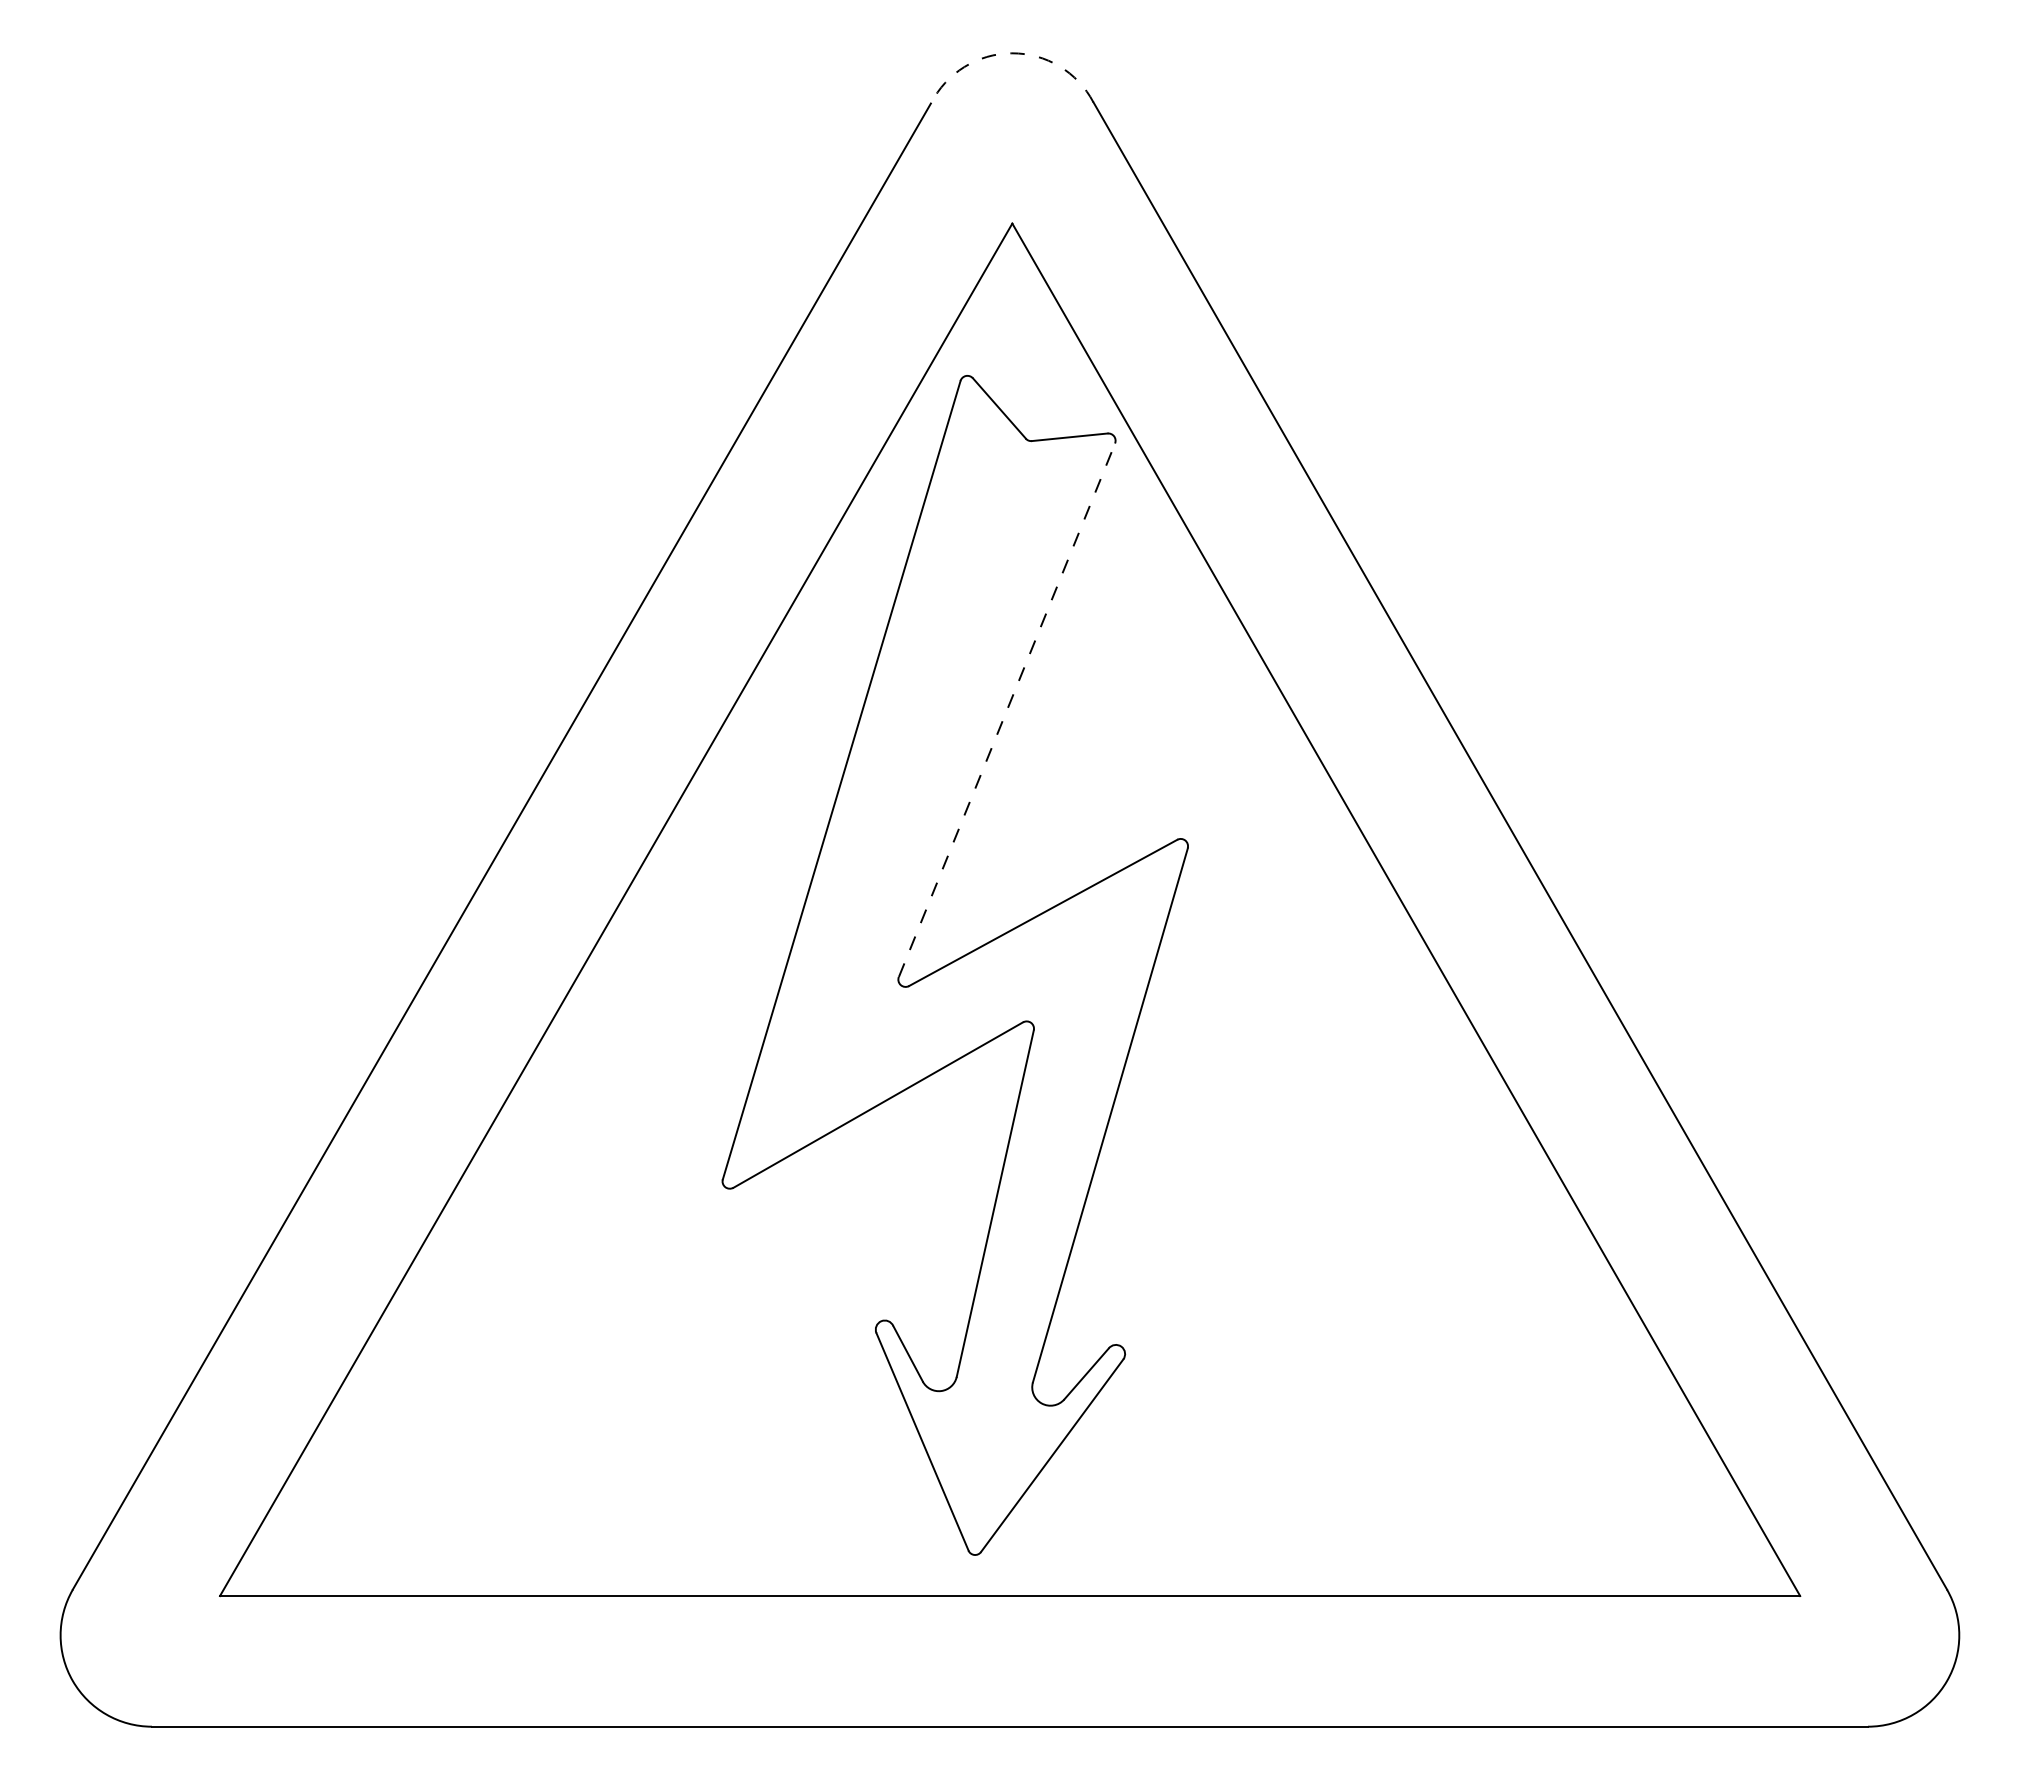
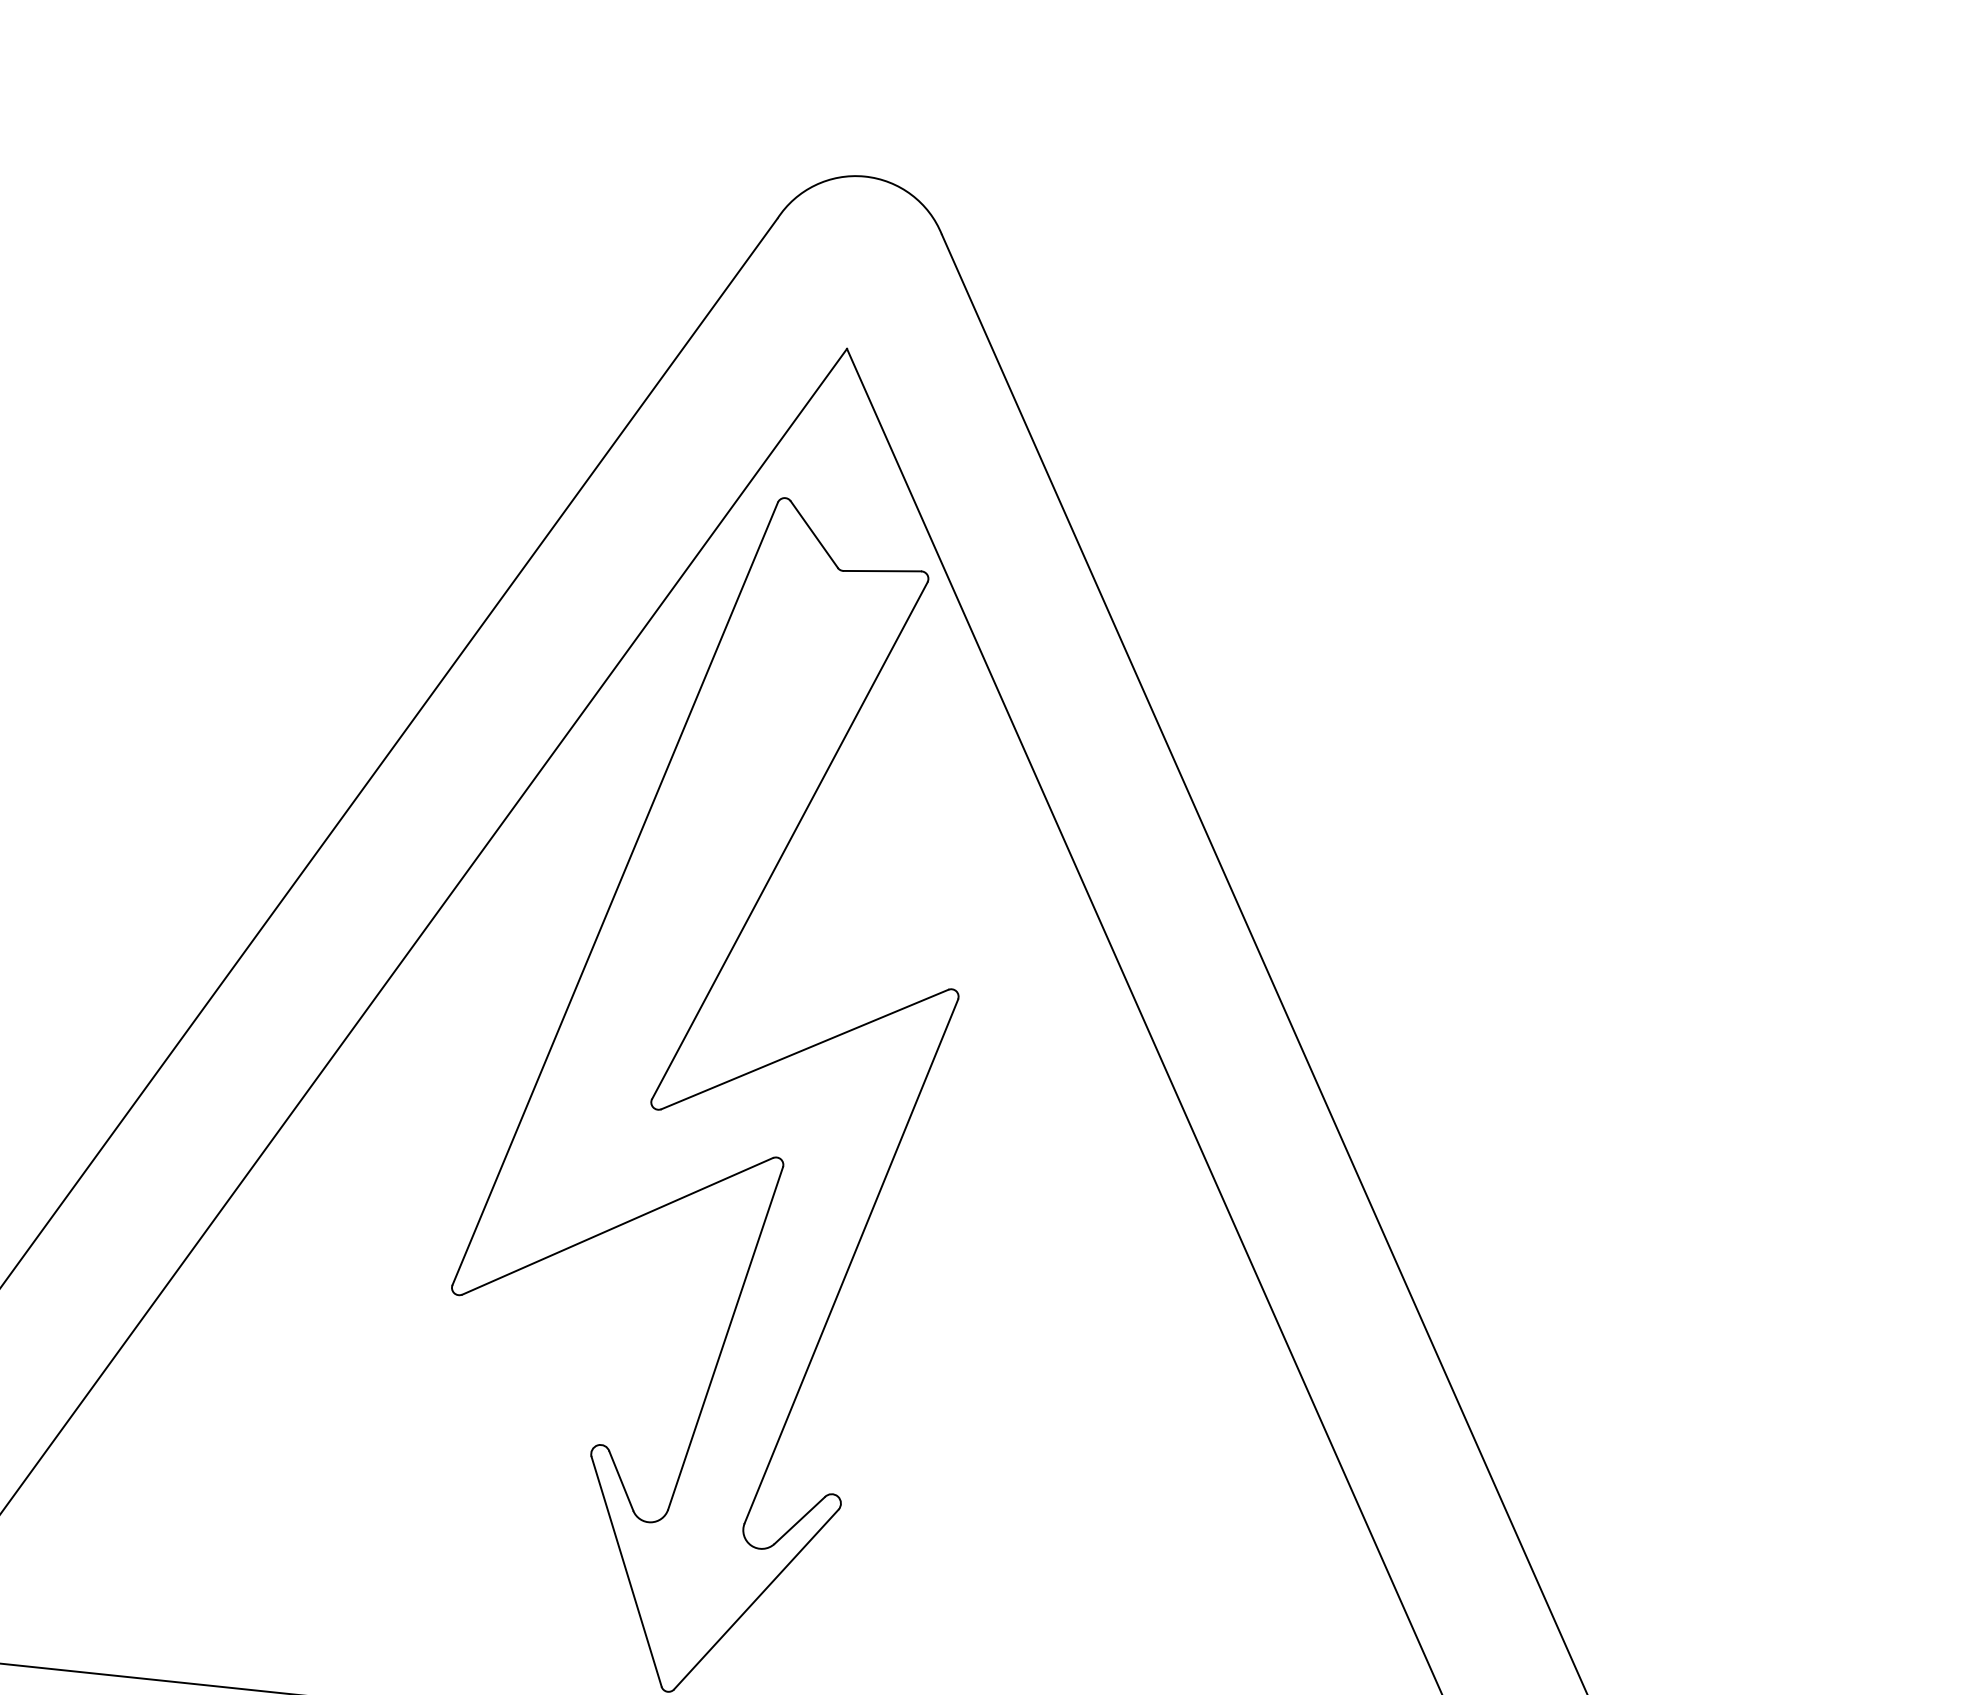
arc: (1011, 53) -> (864, 176), dashed -> solid
line: (1007, 710) -> (790, 840), dashed -> solid

